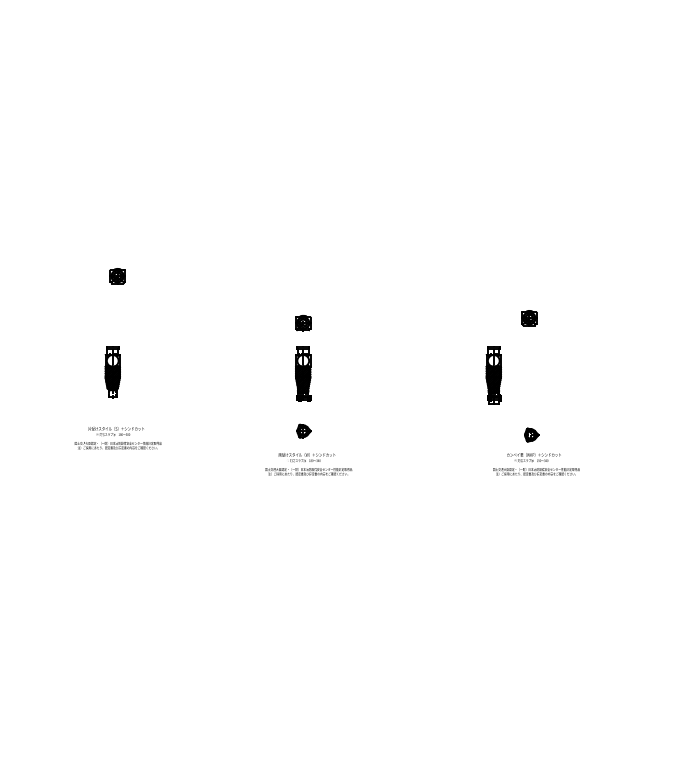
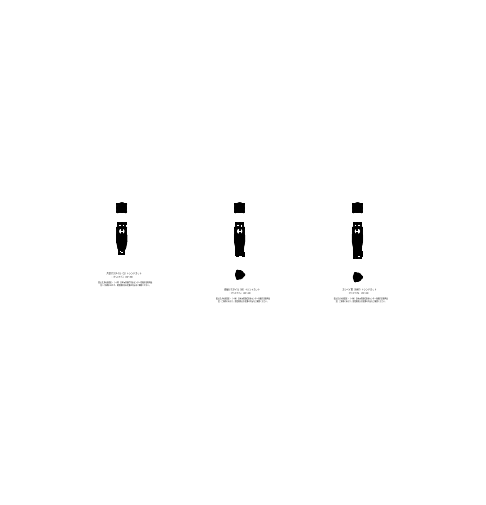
part: (117, 275) -> (121, 207), moved
part: (529, 317) -> (357, 207), moved
part: (535, 451) -> (360, 287), moved

